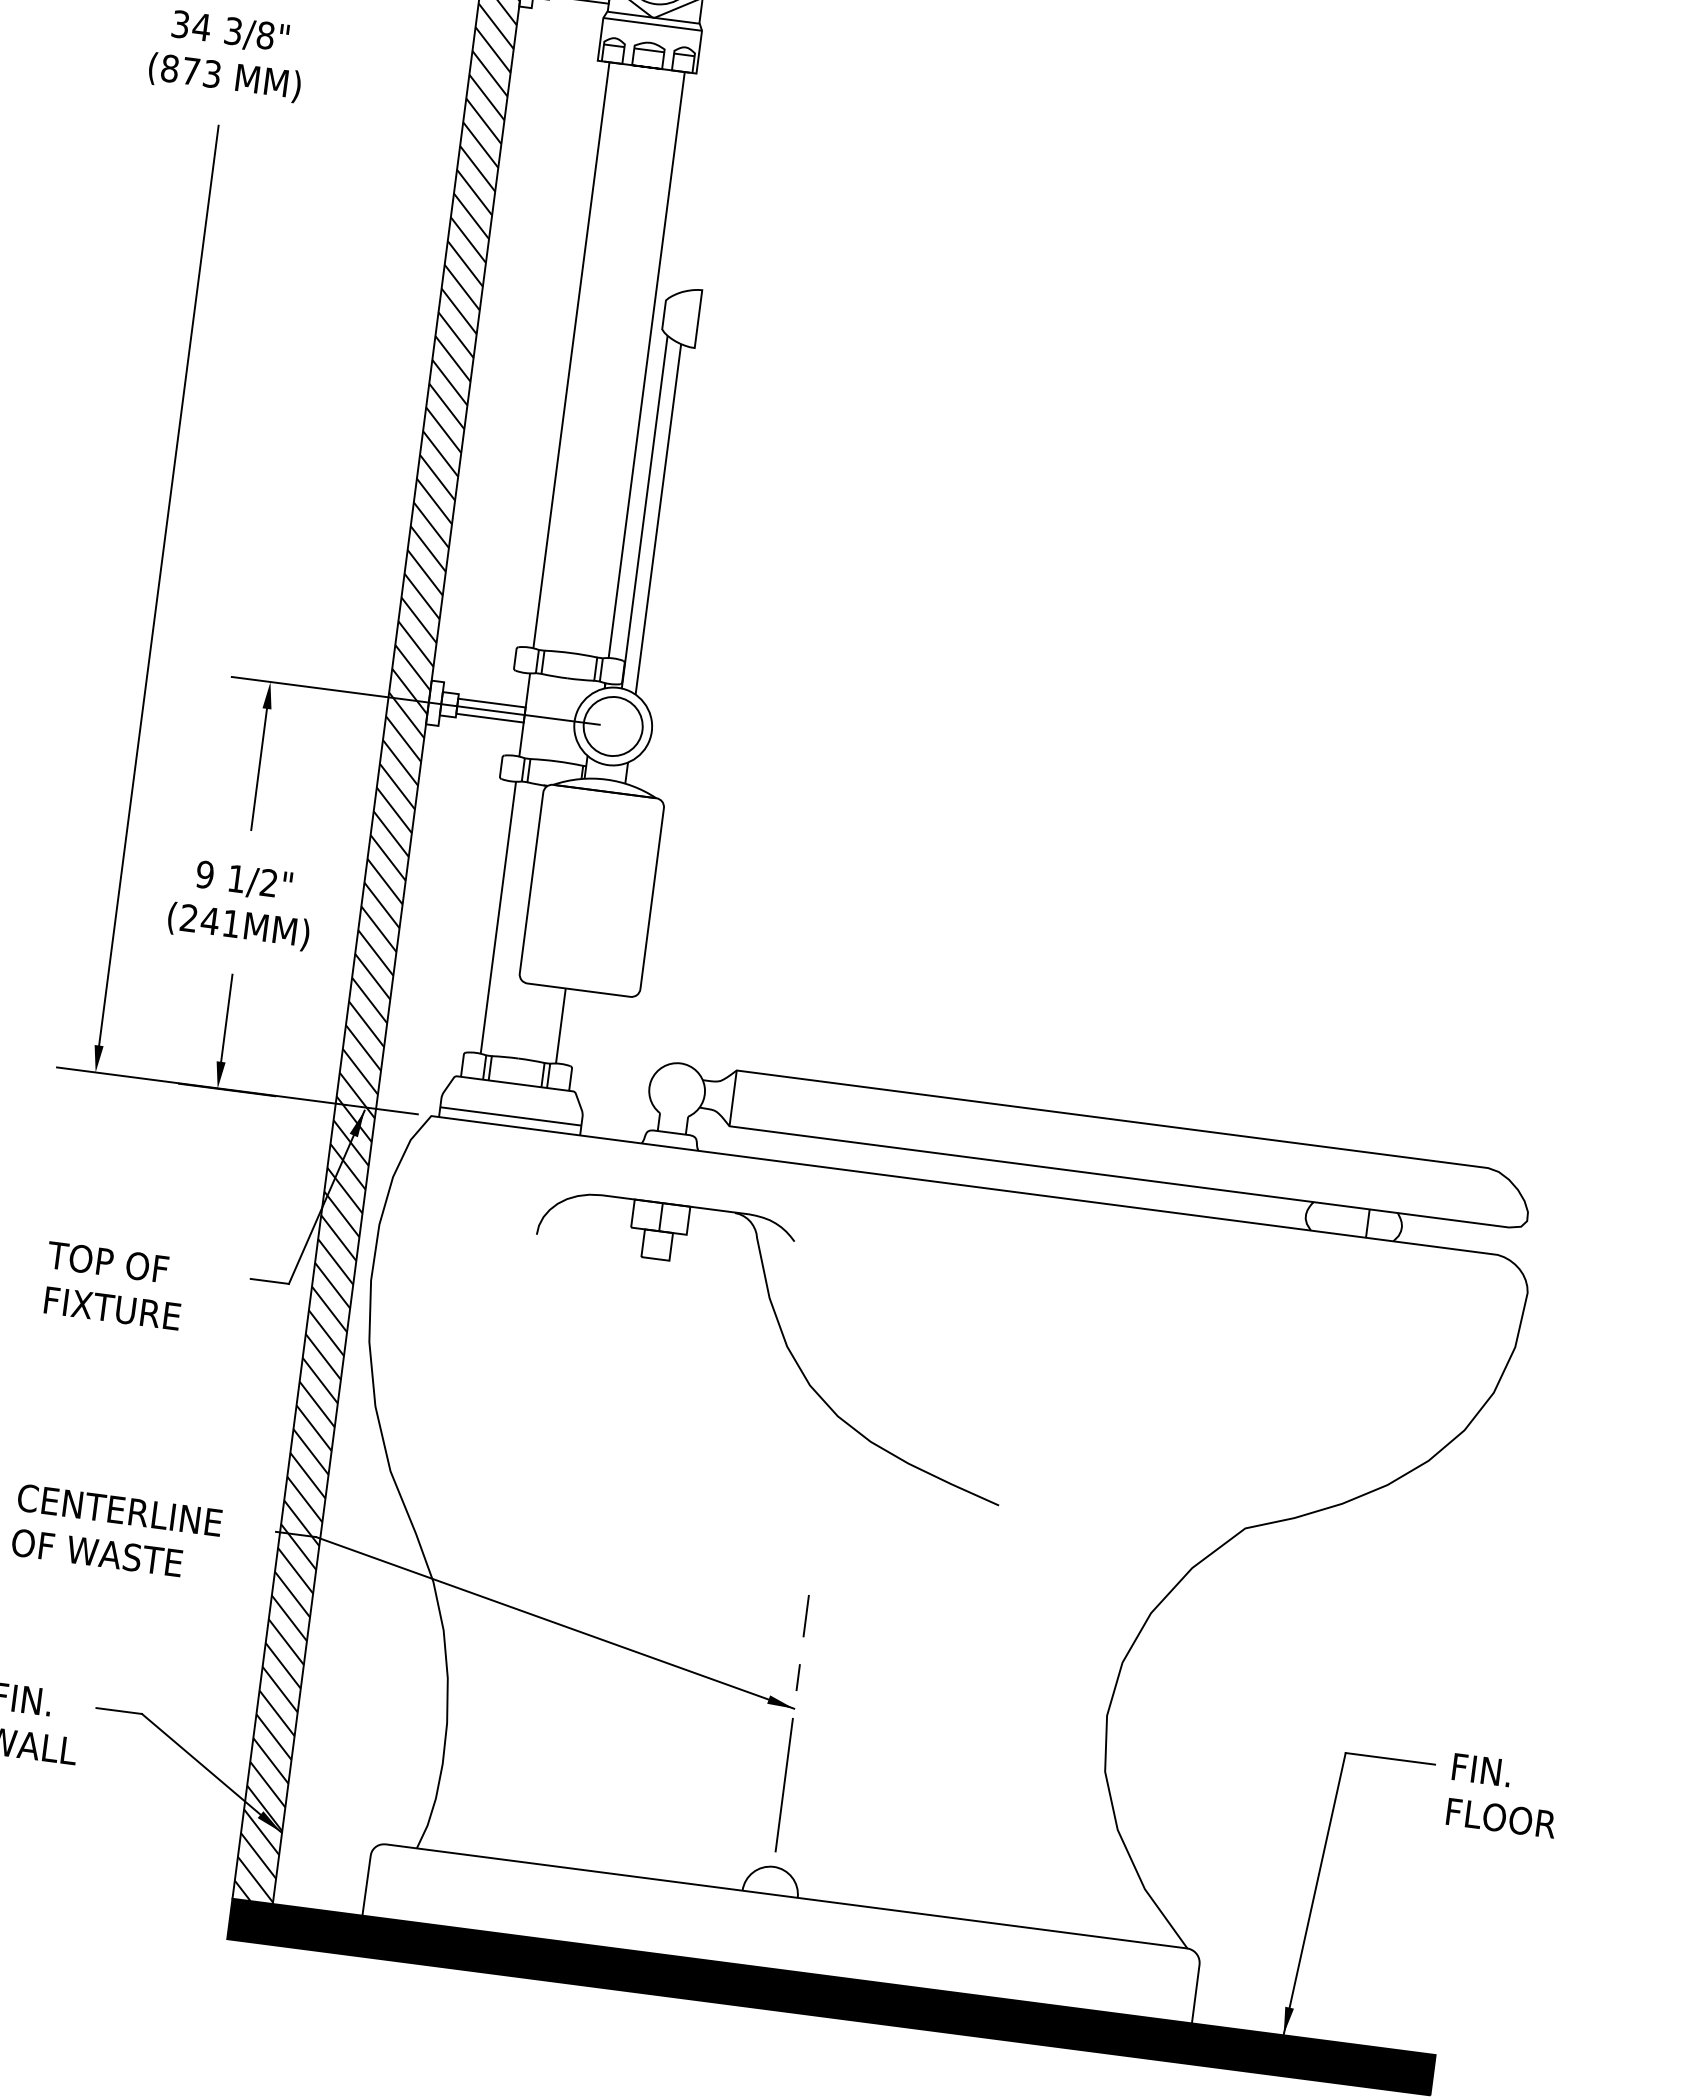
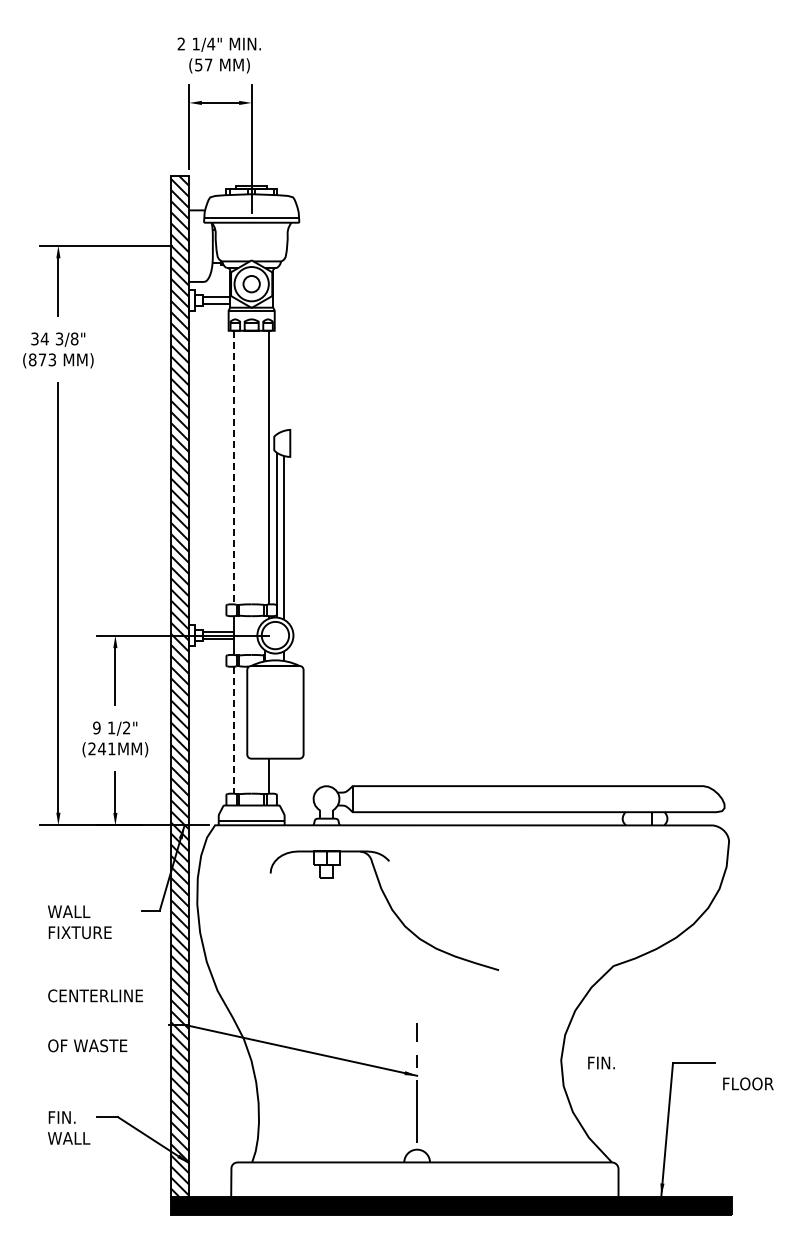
line: (572, 355) -> (234, 467), solid -> dashed
line: (499, 918) -> (234, 730), solid -> dashed
text: (108, 1261) -> (75, 911), TOP OF -> WALL
text: (119, 1509) -> (95, 995), moved
text: (1481, 1769) -> (601, 1062), moved

